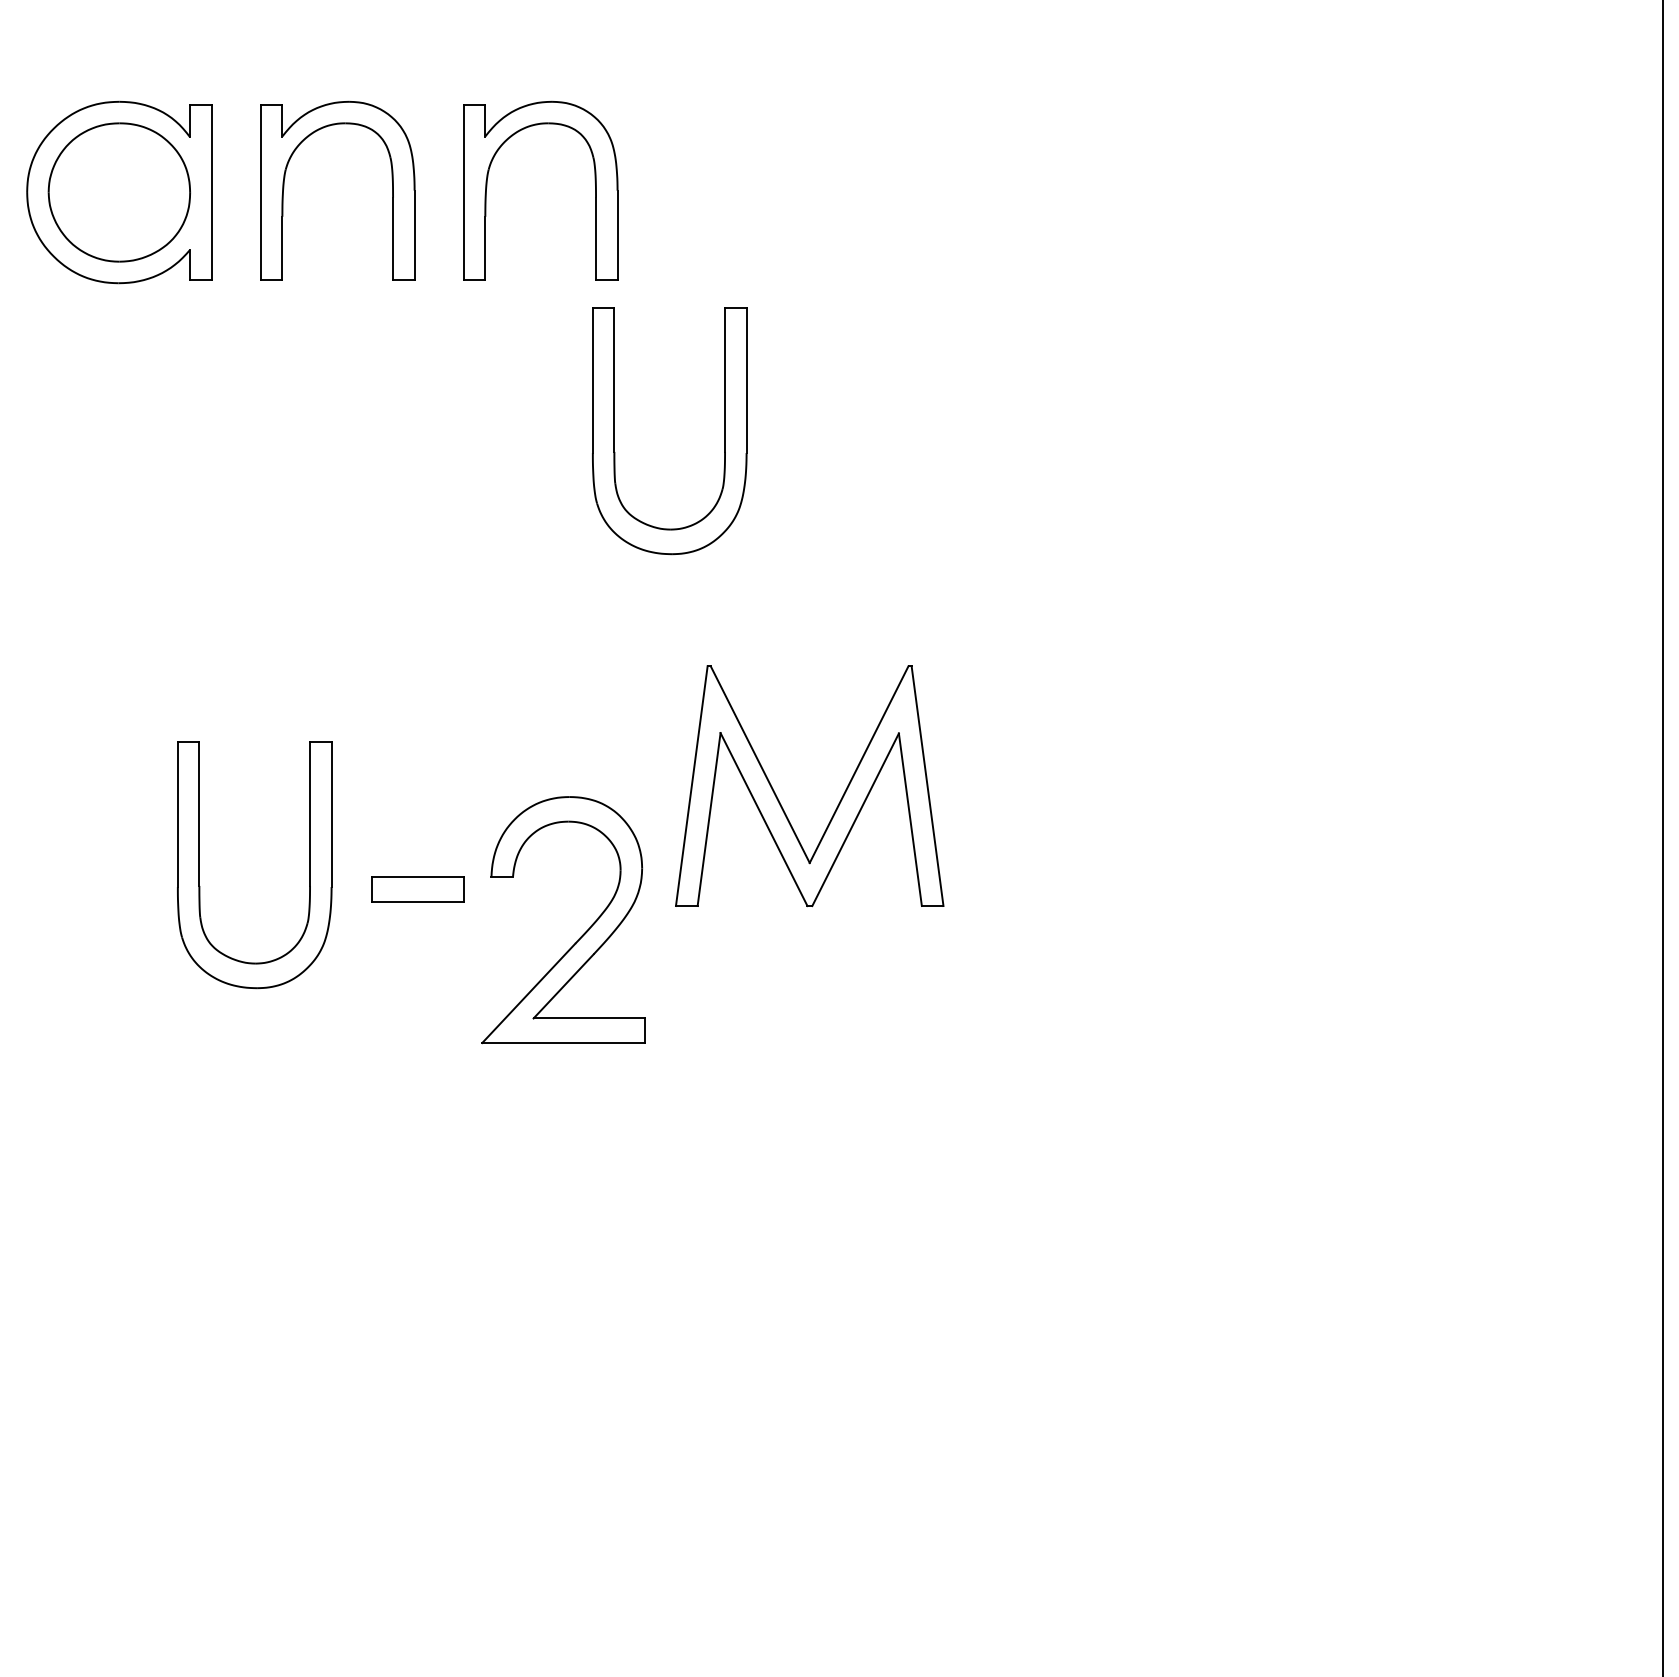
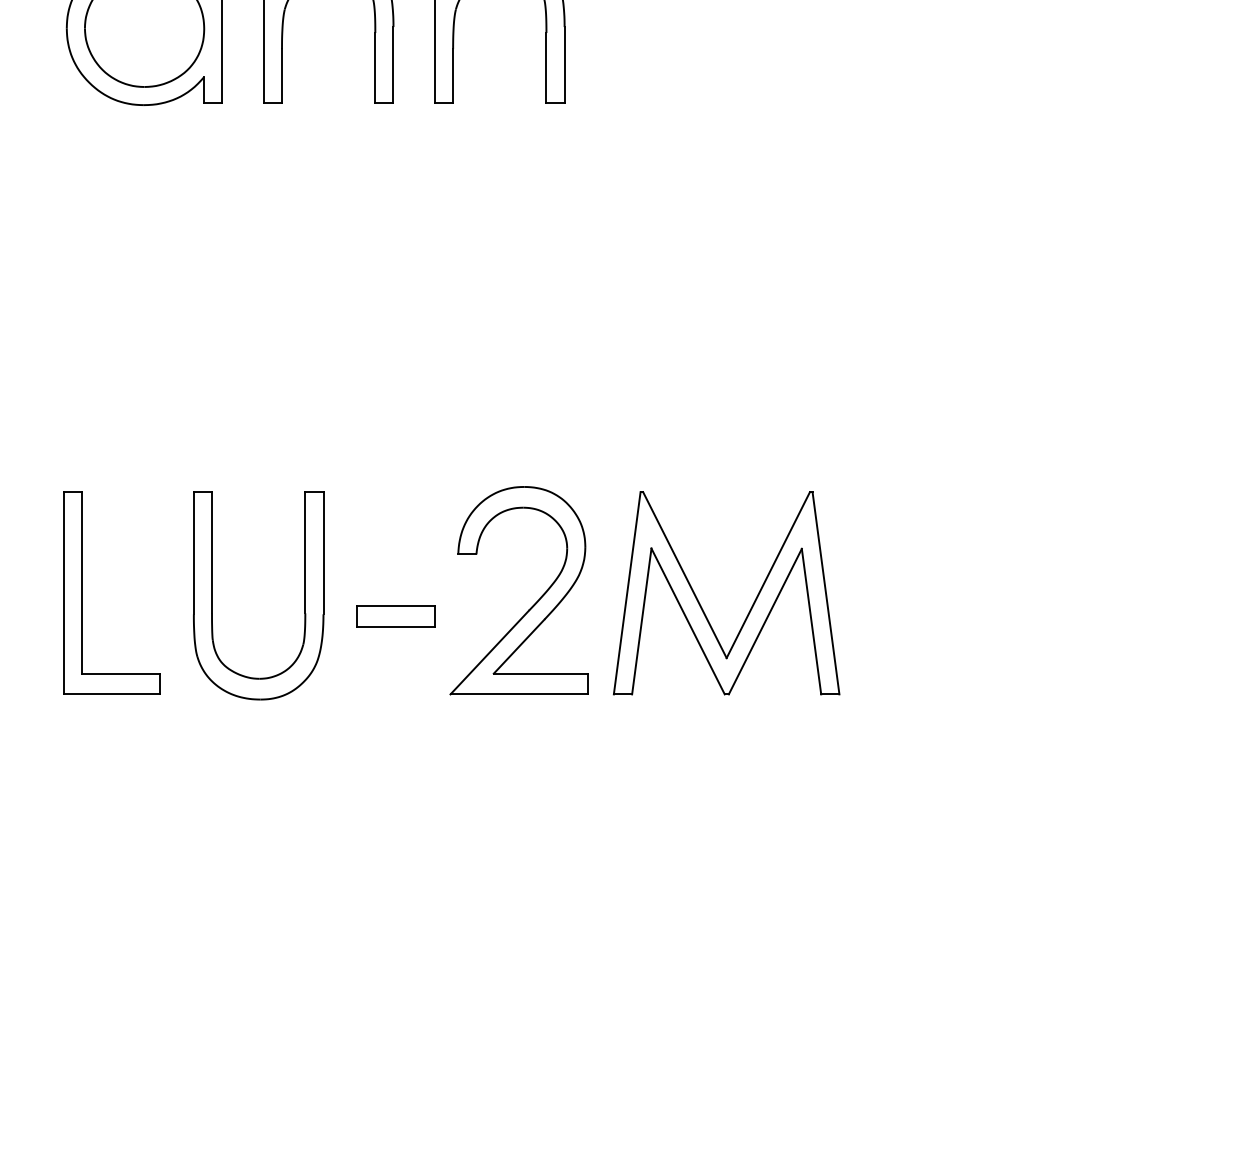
part: (614, 431) -> (562, 230), removed
part: (779, 800) -> (701, 605), moved
part: (46, 861) -> (83, 592), added
part: (580, 936) -> (533, 604), moved

